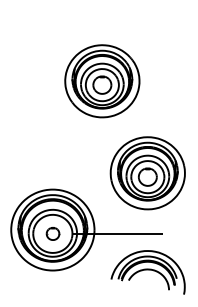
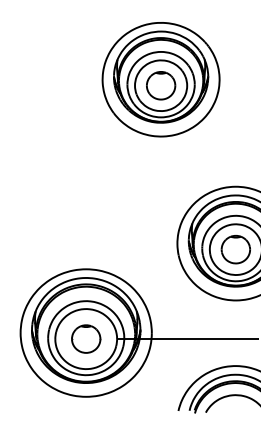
part: (102, 81) -> (161, 80), moved
part: (53, 233) -> (87, 338), size x1.43

